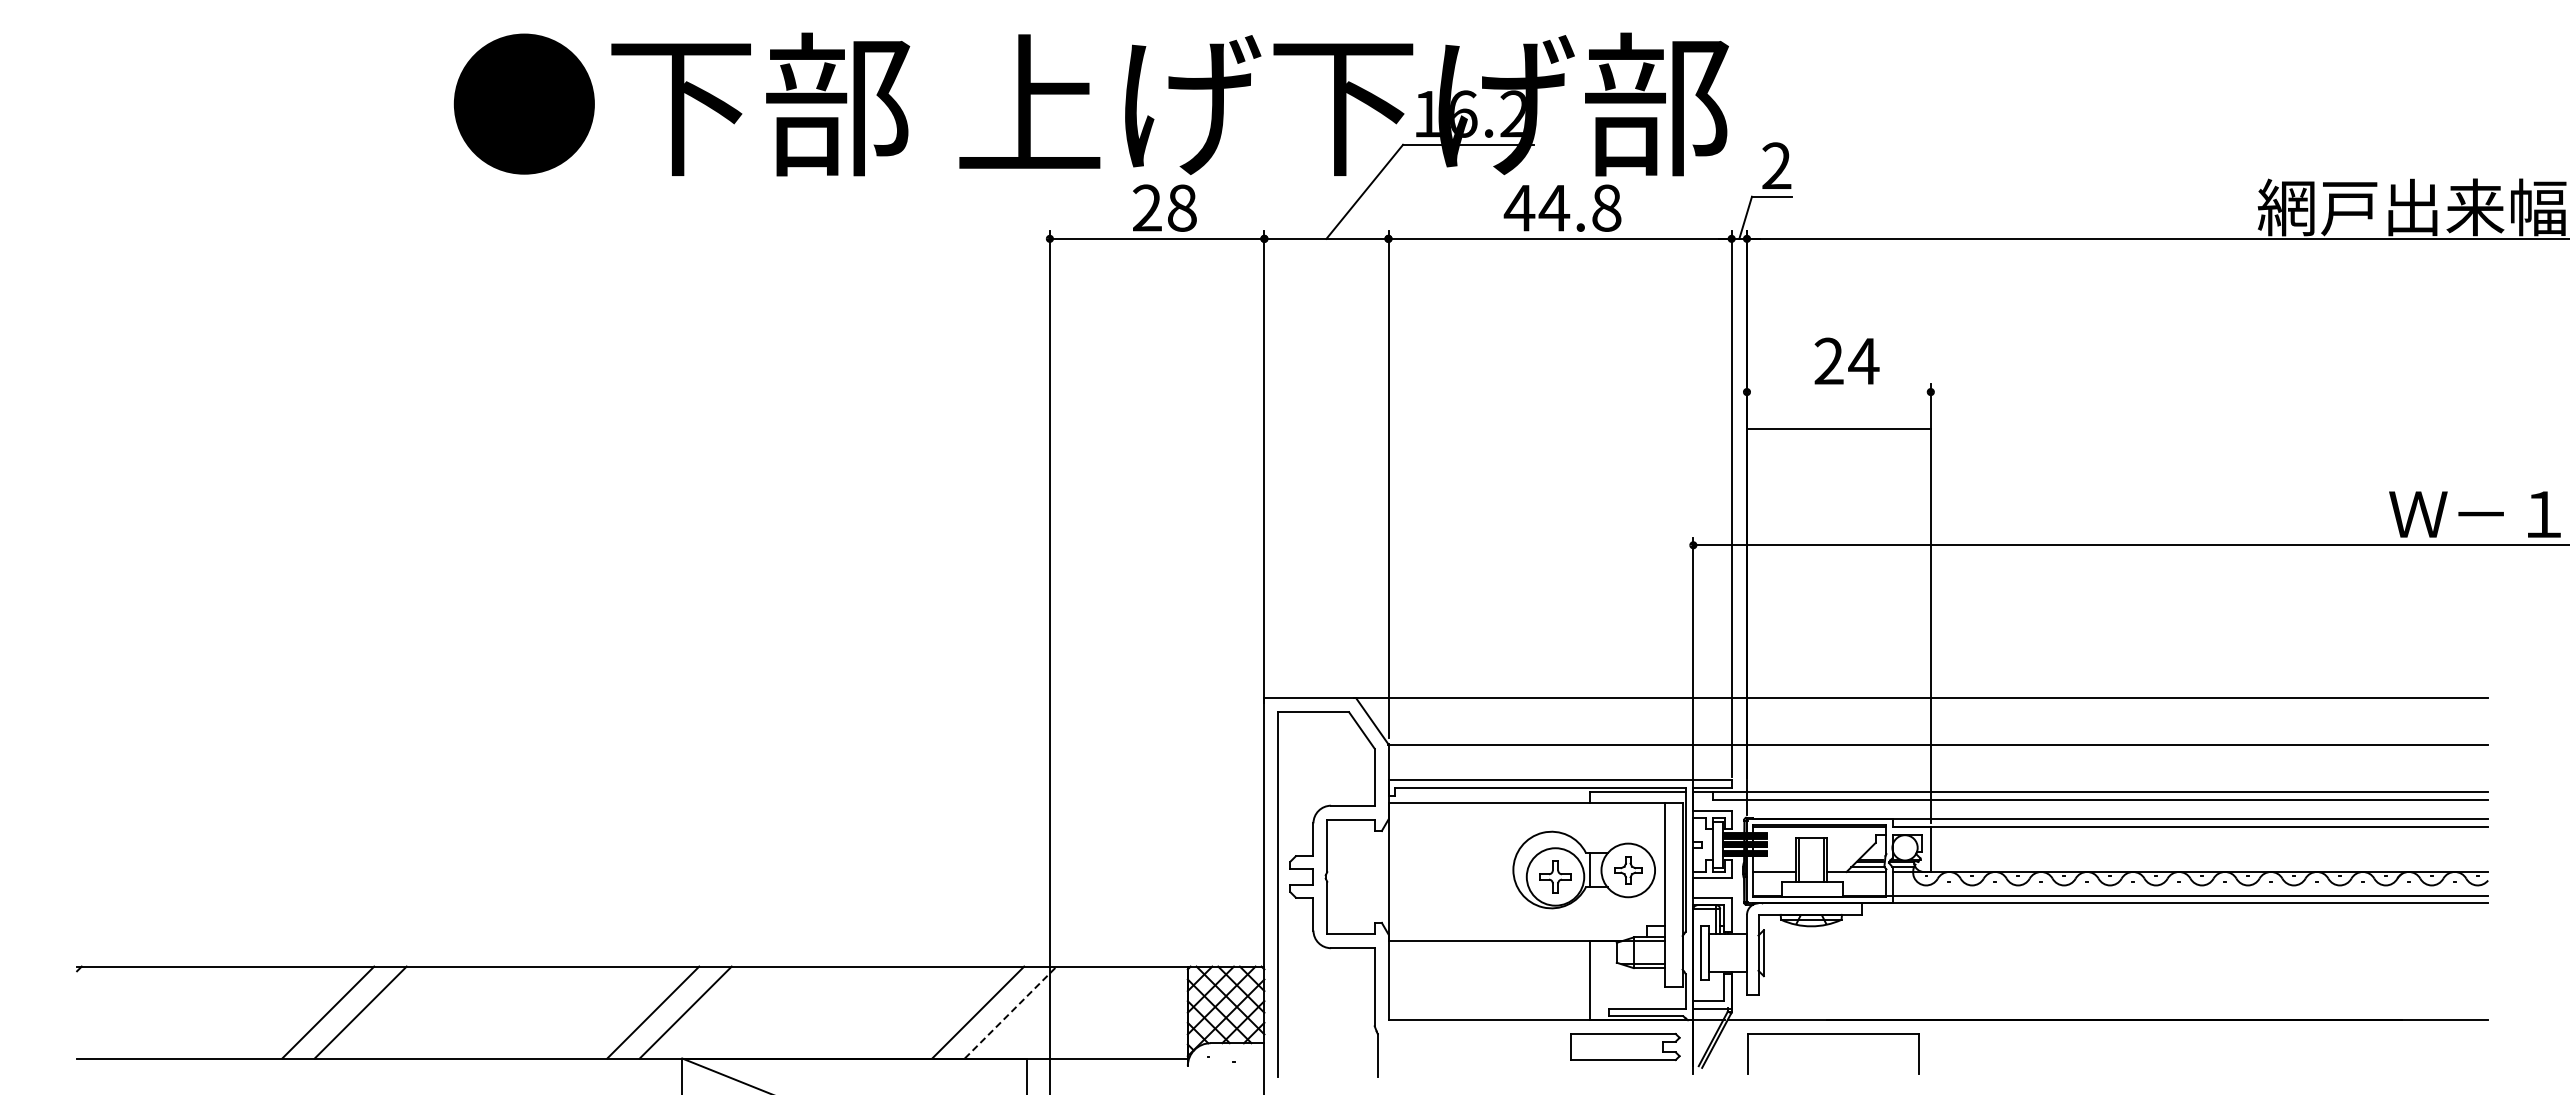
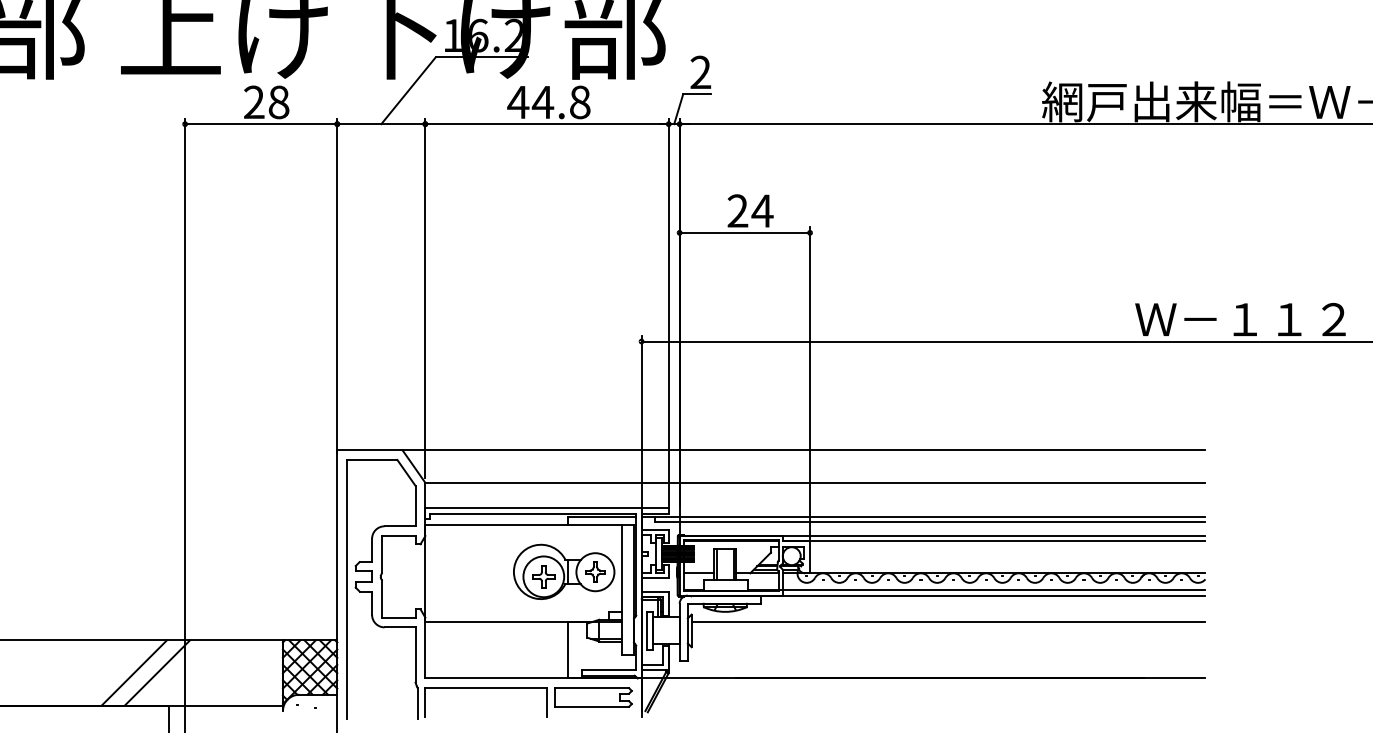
line: (1838, 429) -> (744, 233), moved
line: (2125, 941) -> (948, 622), added
line: (1010, 1012) -> (157, 672), dashed -> solid
part: (1833, 1034) -> (486, 688), moved

